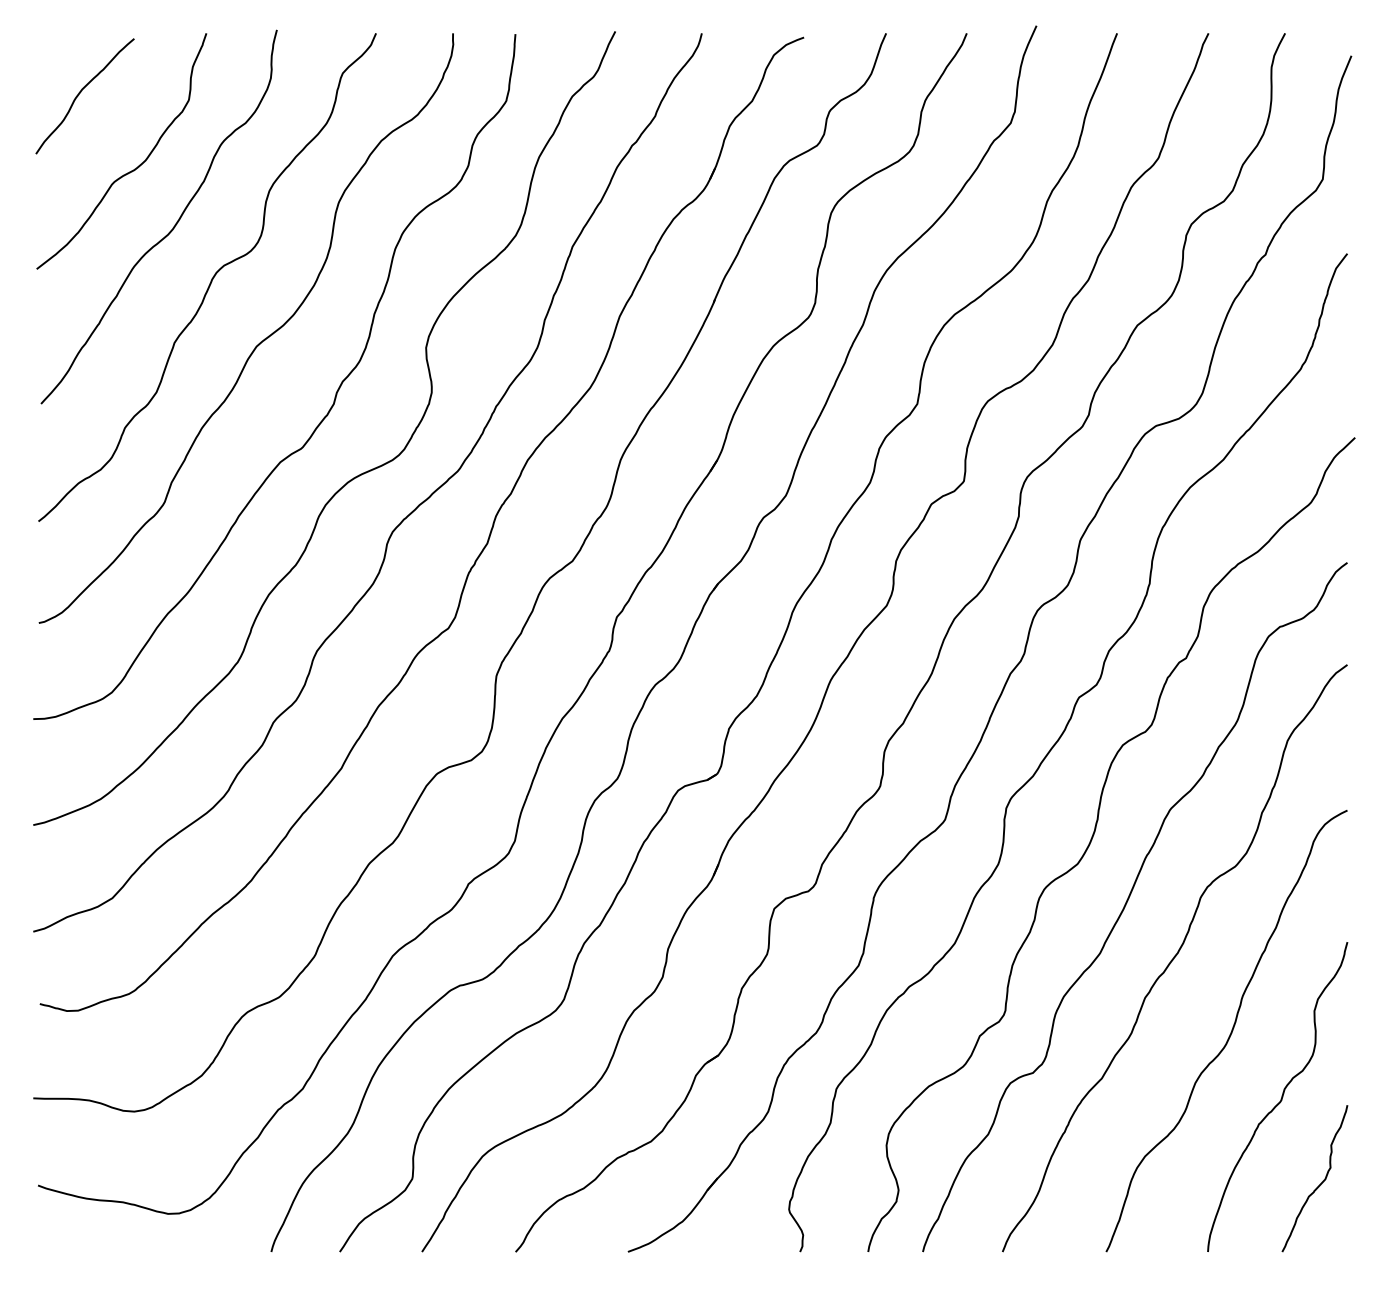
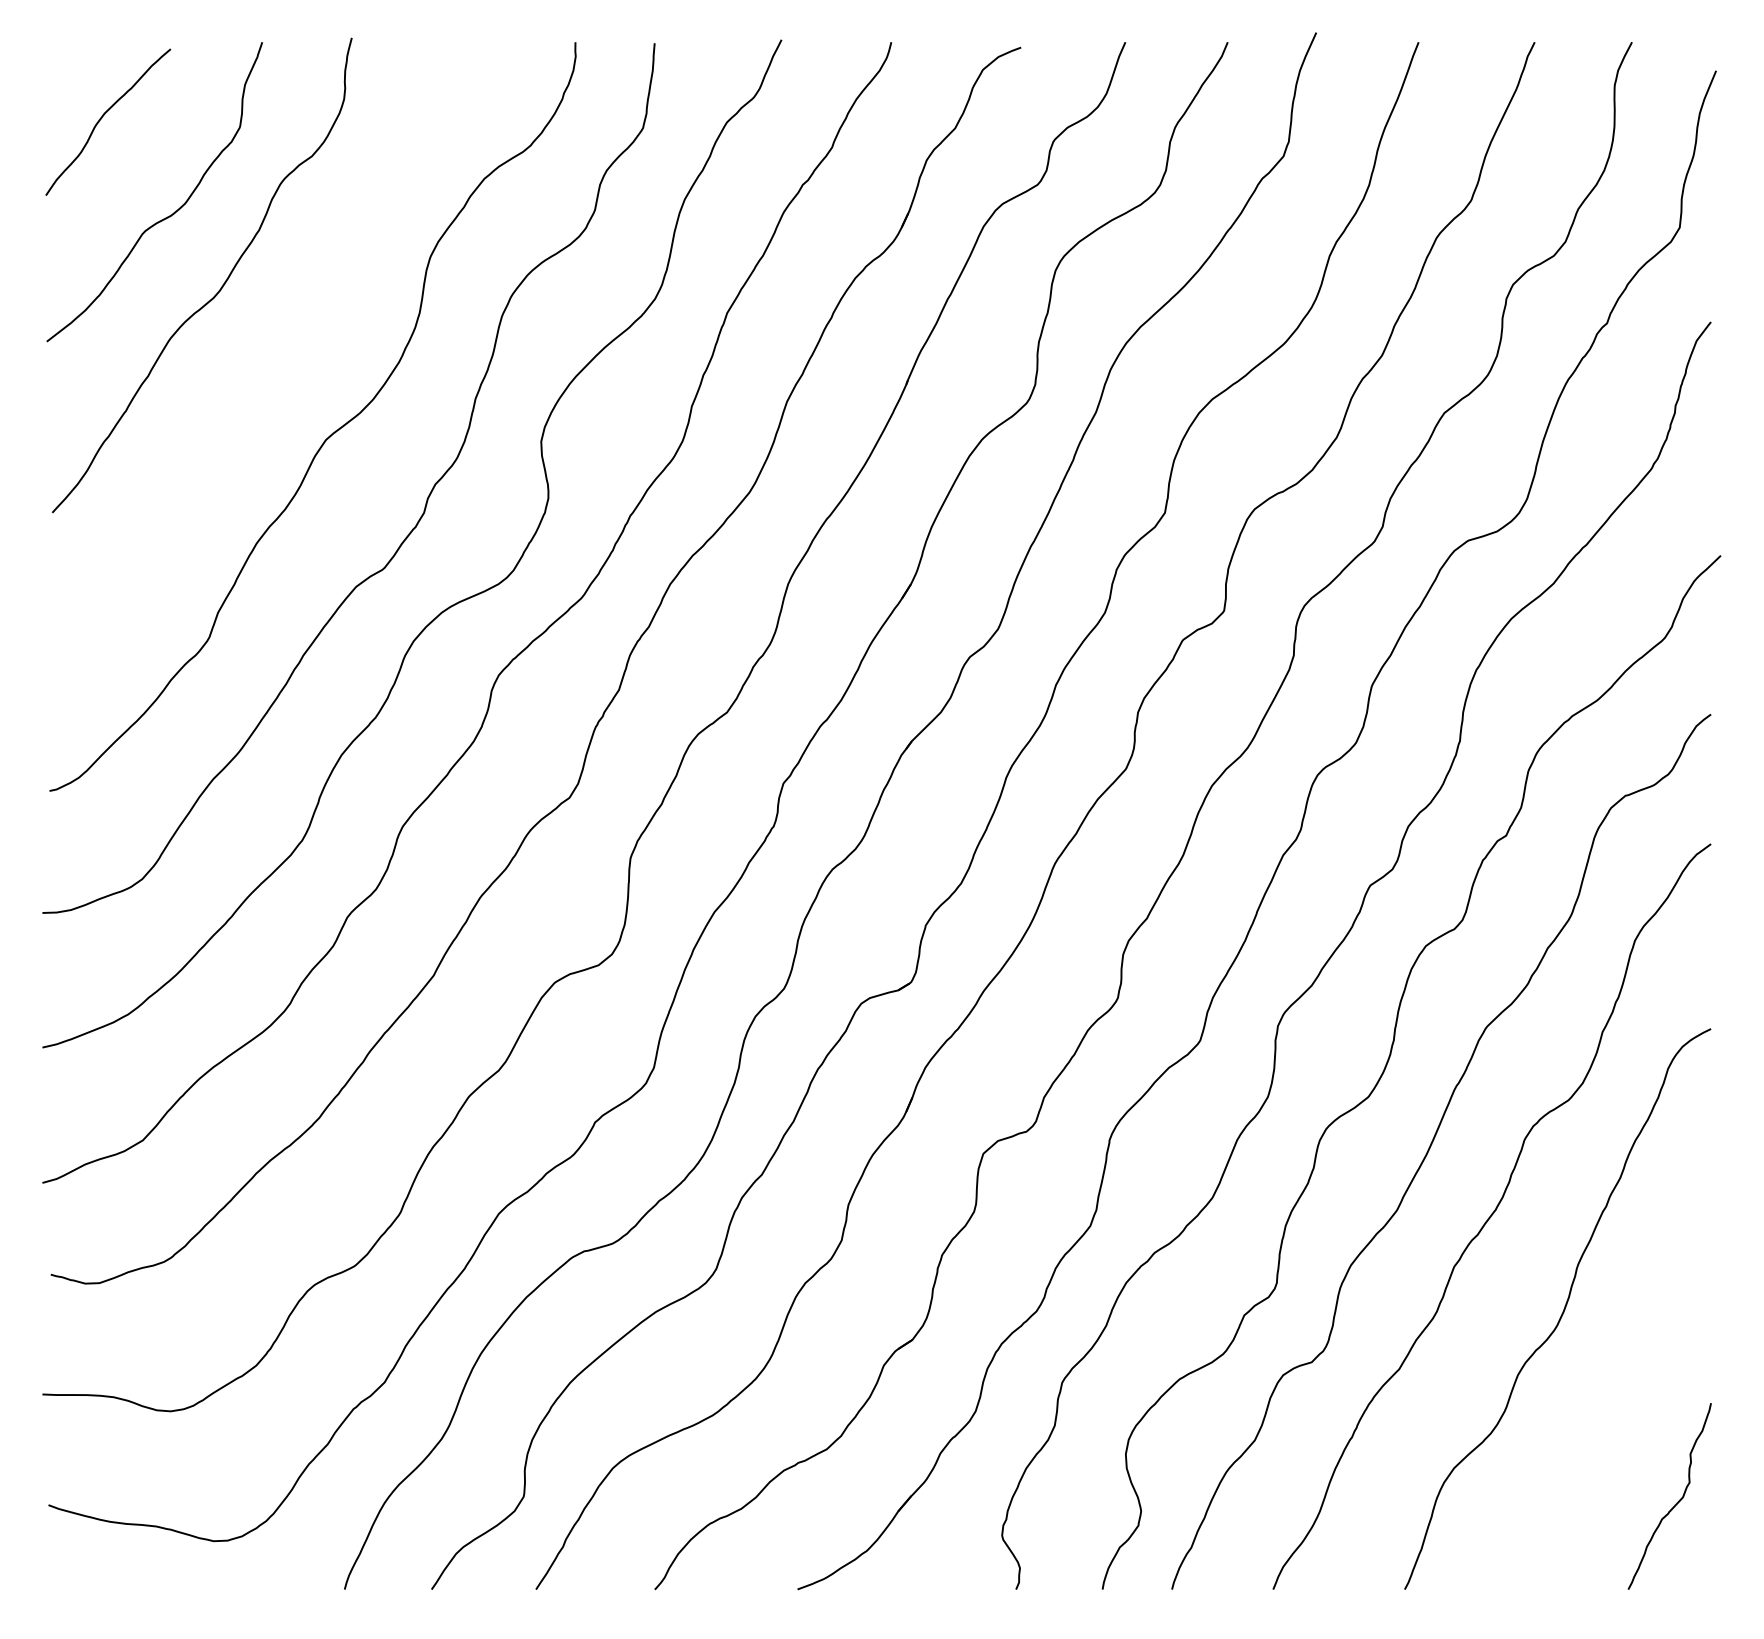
curve: (211, 278) -> (268, 353), removed
curve: (1281, 1096) -> (1627, 1392), removed

